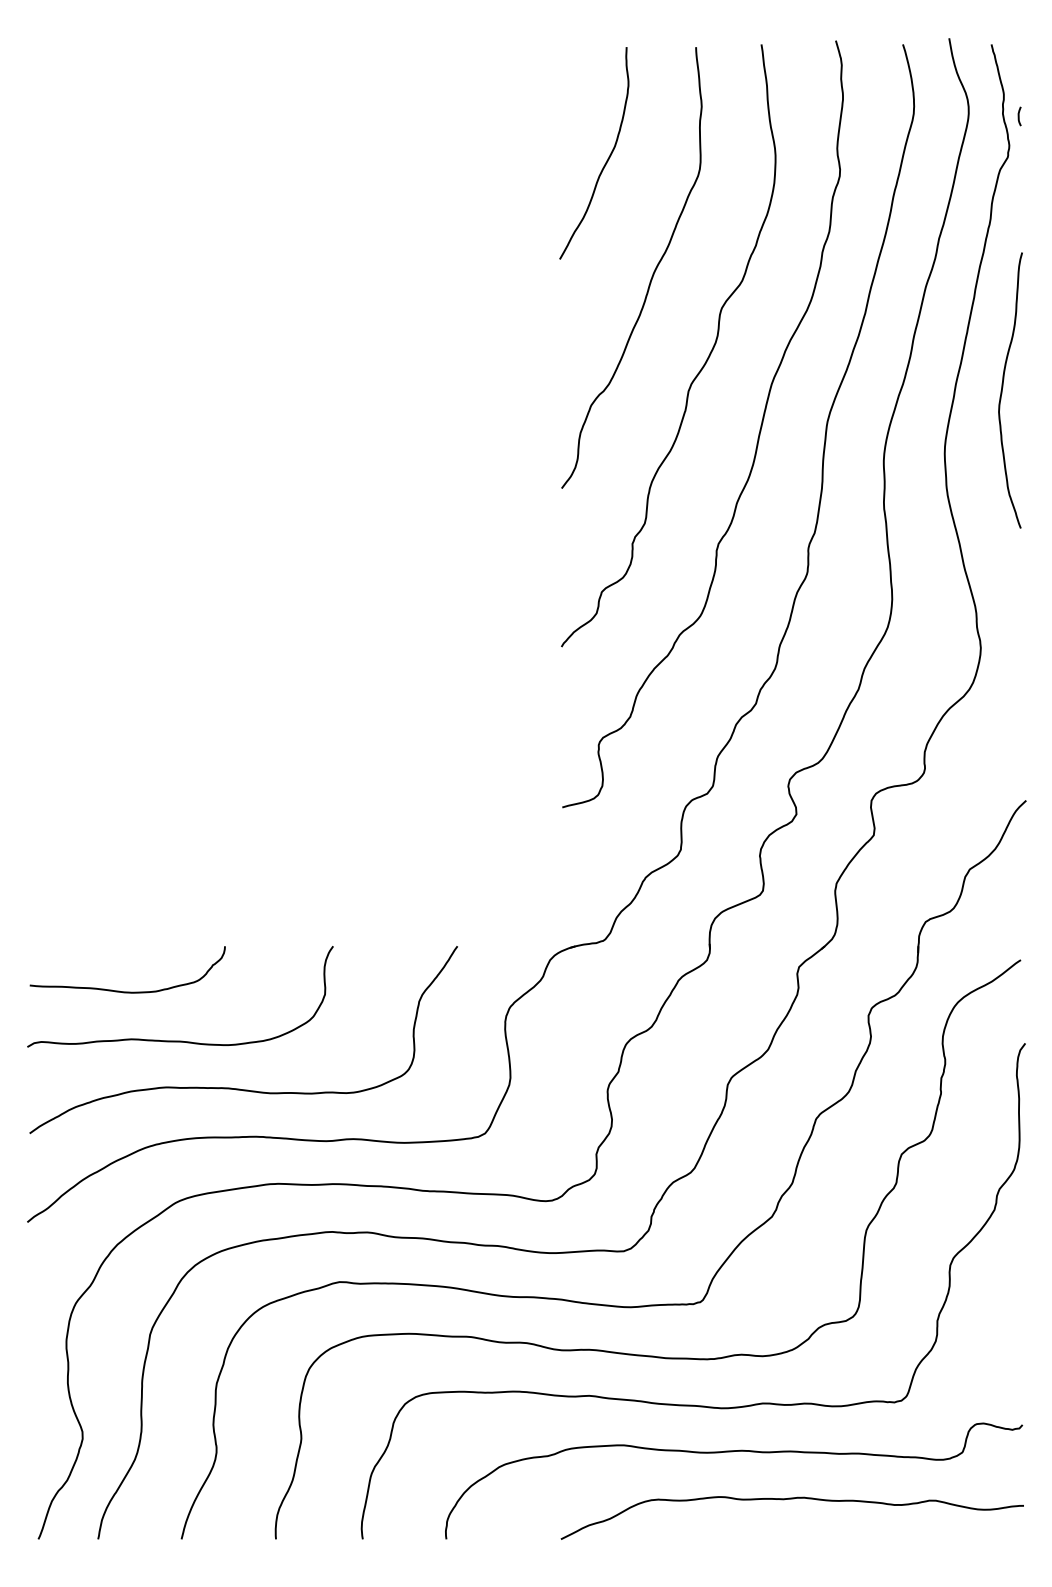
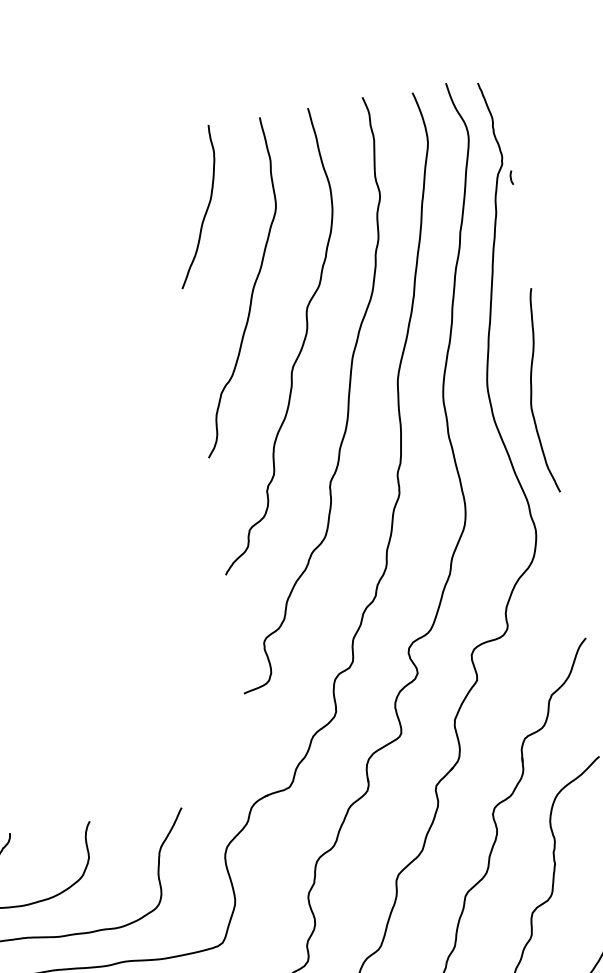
curve: (1019, 116) -> (511, 177), moved
curve: (1003, 387) -> (532, 389), moved

